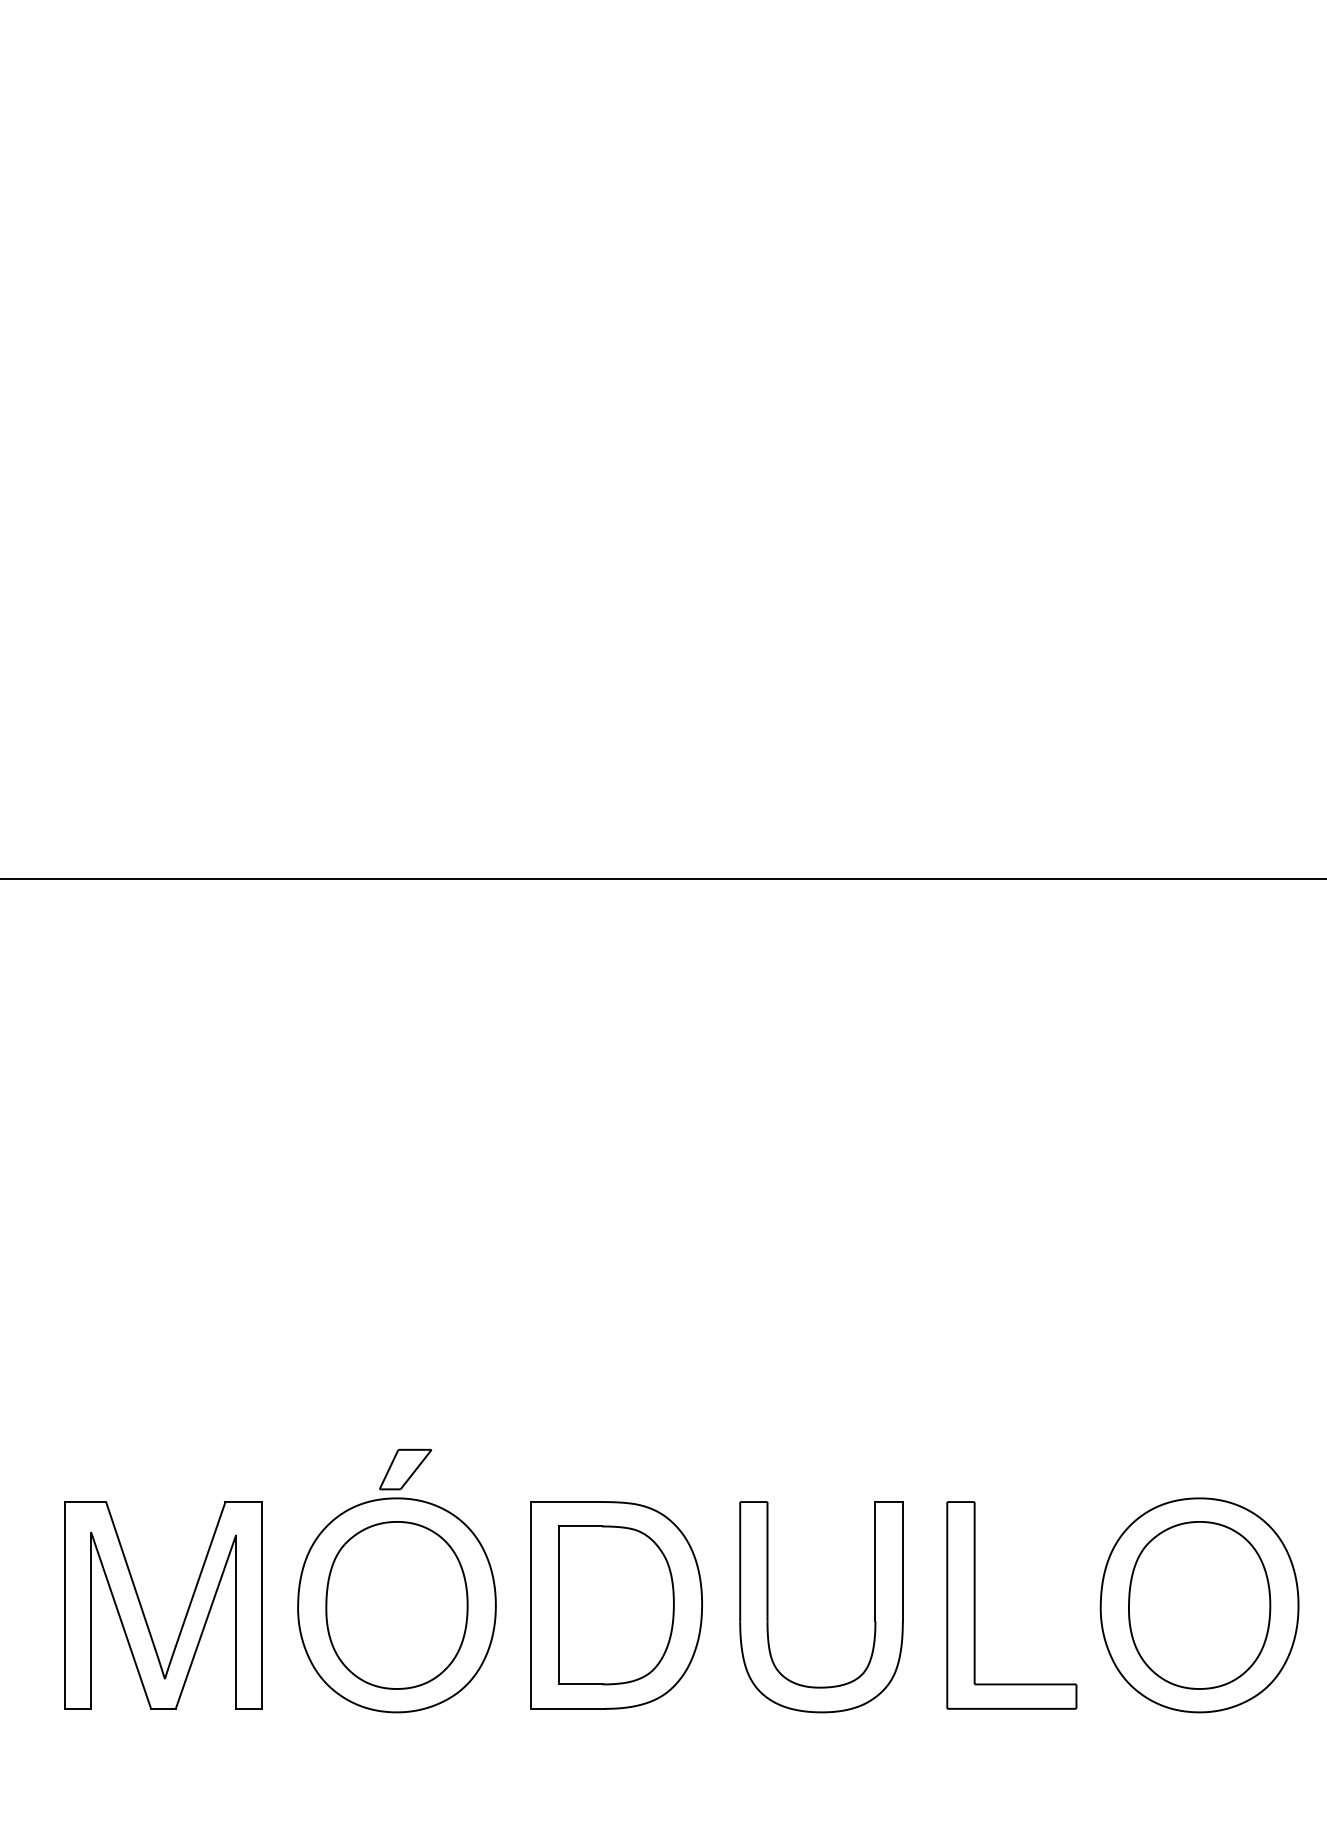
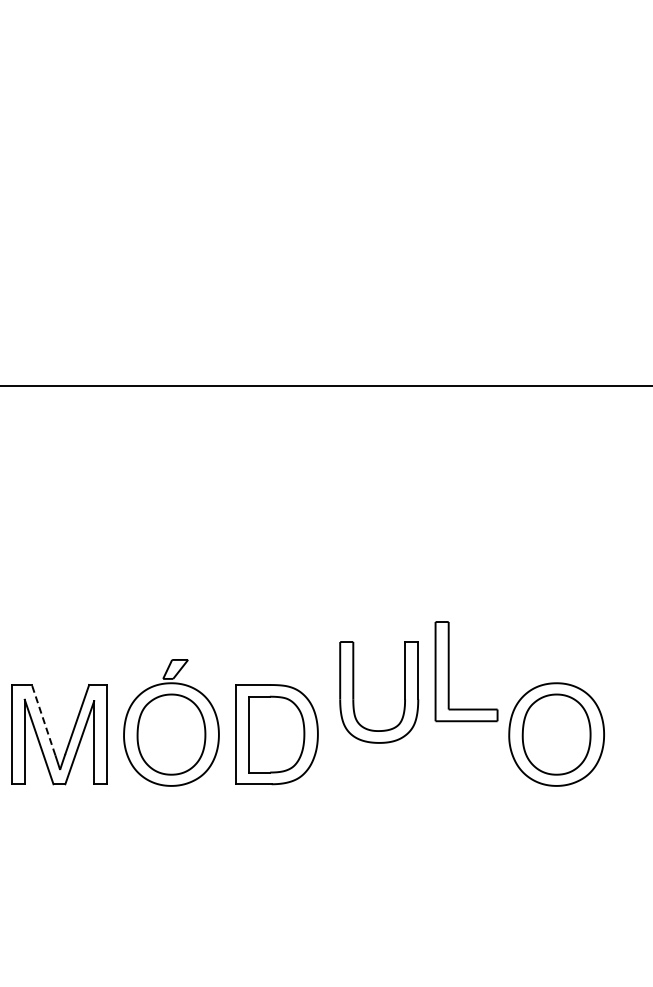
line: (130, 1573) -> (43, 719), solid -> dashed
part: (976, 1605) -> (449, 671), moved
part: (770, 1607) -> (354, 692), moved

